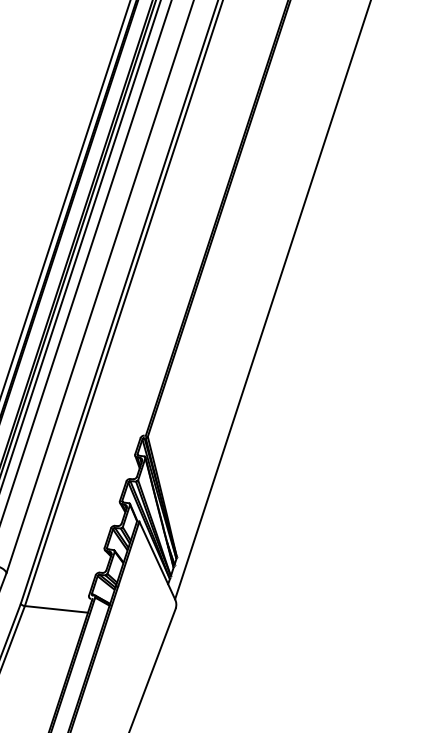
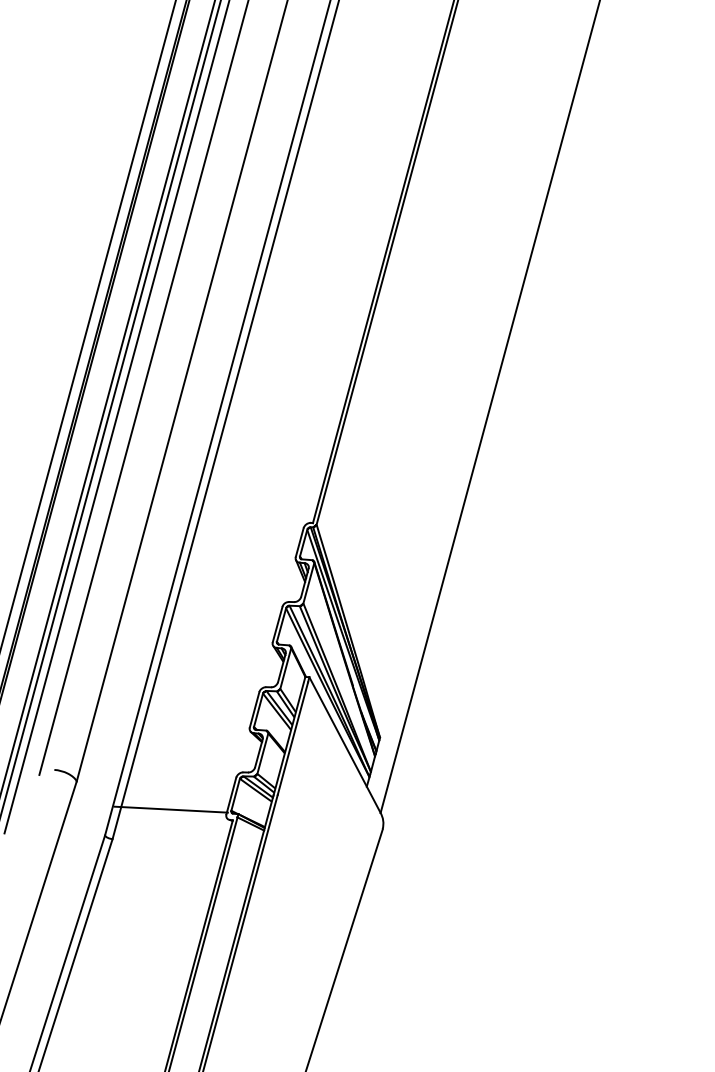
line: (55, 609) -> (169, 809), moved

